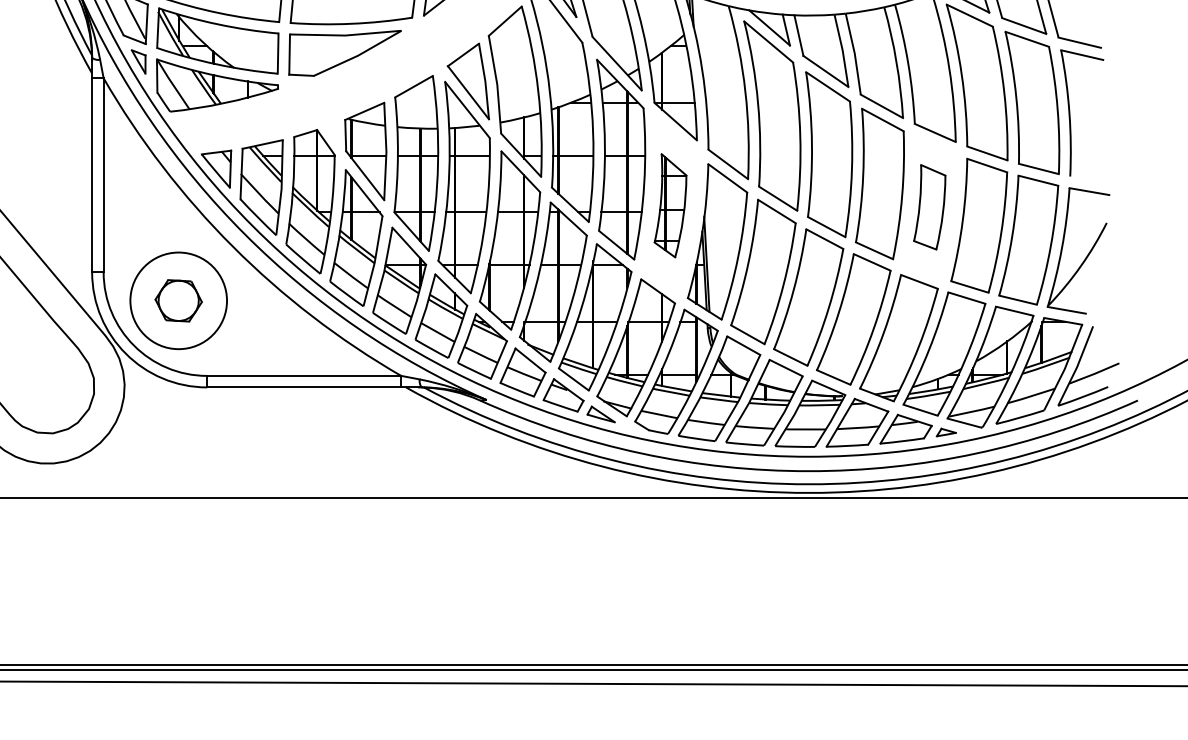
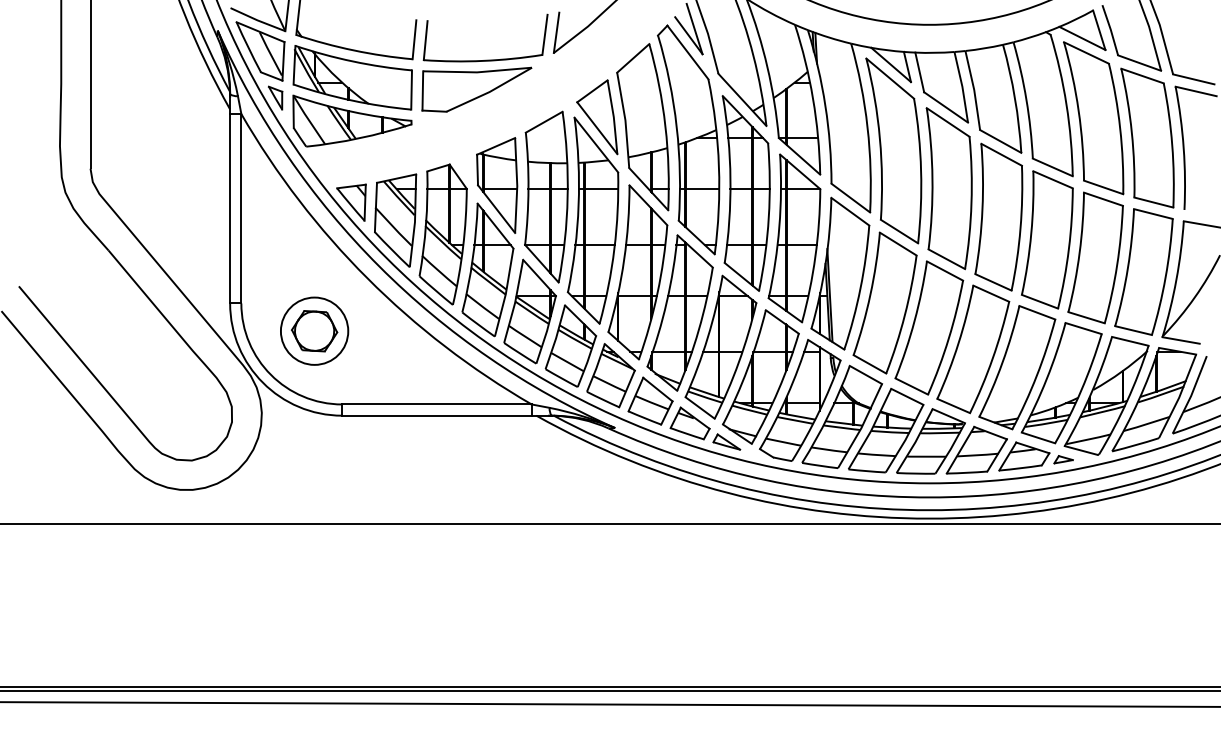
part: (670, 205) -> (794, 238), size x1.67
part: (929, 206) -> (1047, 239), size x1.67
circle: (178, 300) -> (314, 330), size x0.71

